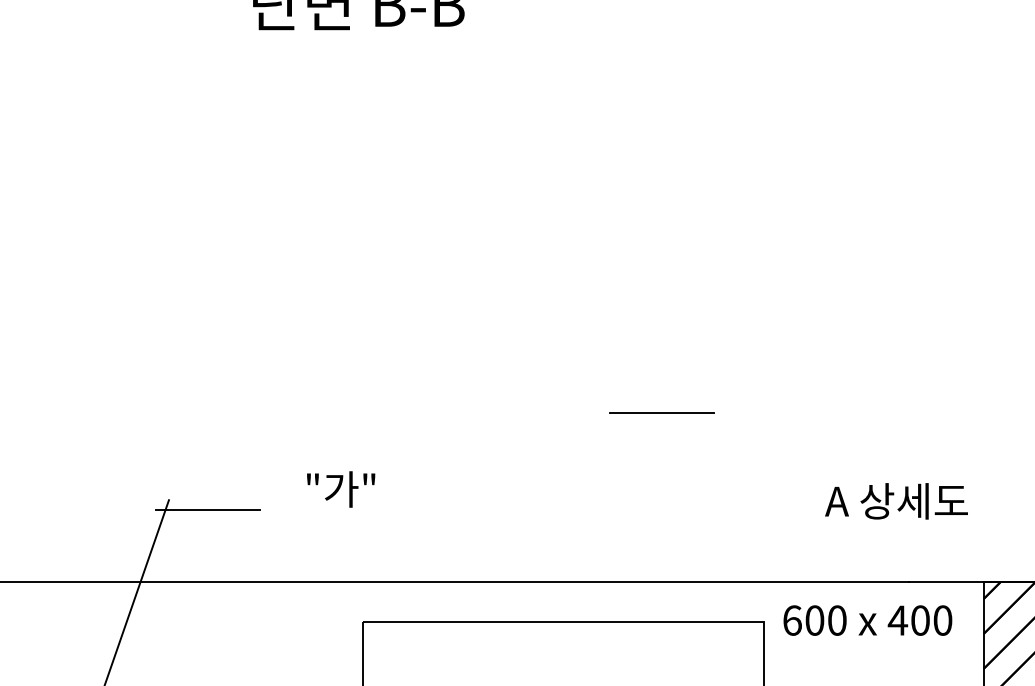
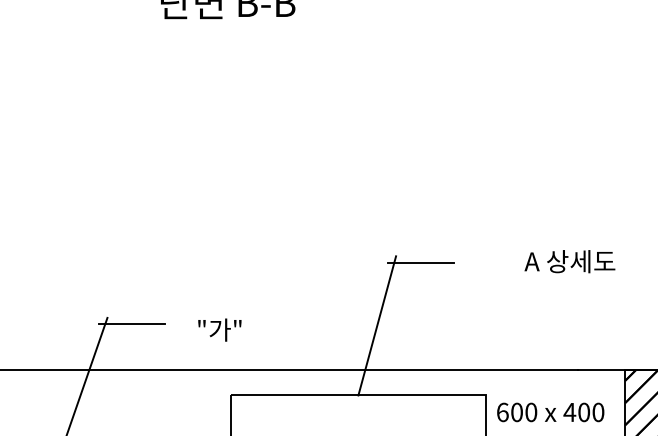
text: (340, 488) -> (219, 329), moved
text: (895, 501) -> (569, 261), moved
line: (593, 512) -> (377, 325), added
text: (867, 620) -> (550, 412), moved

